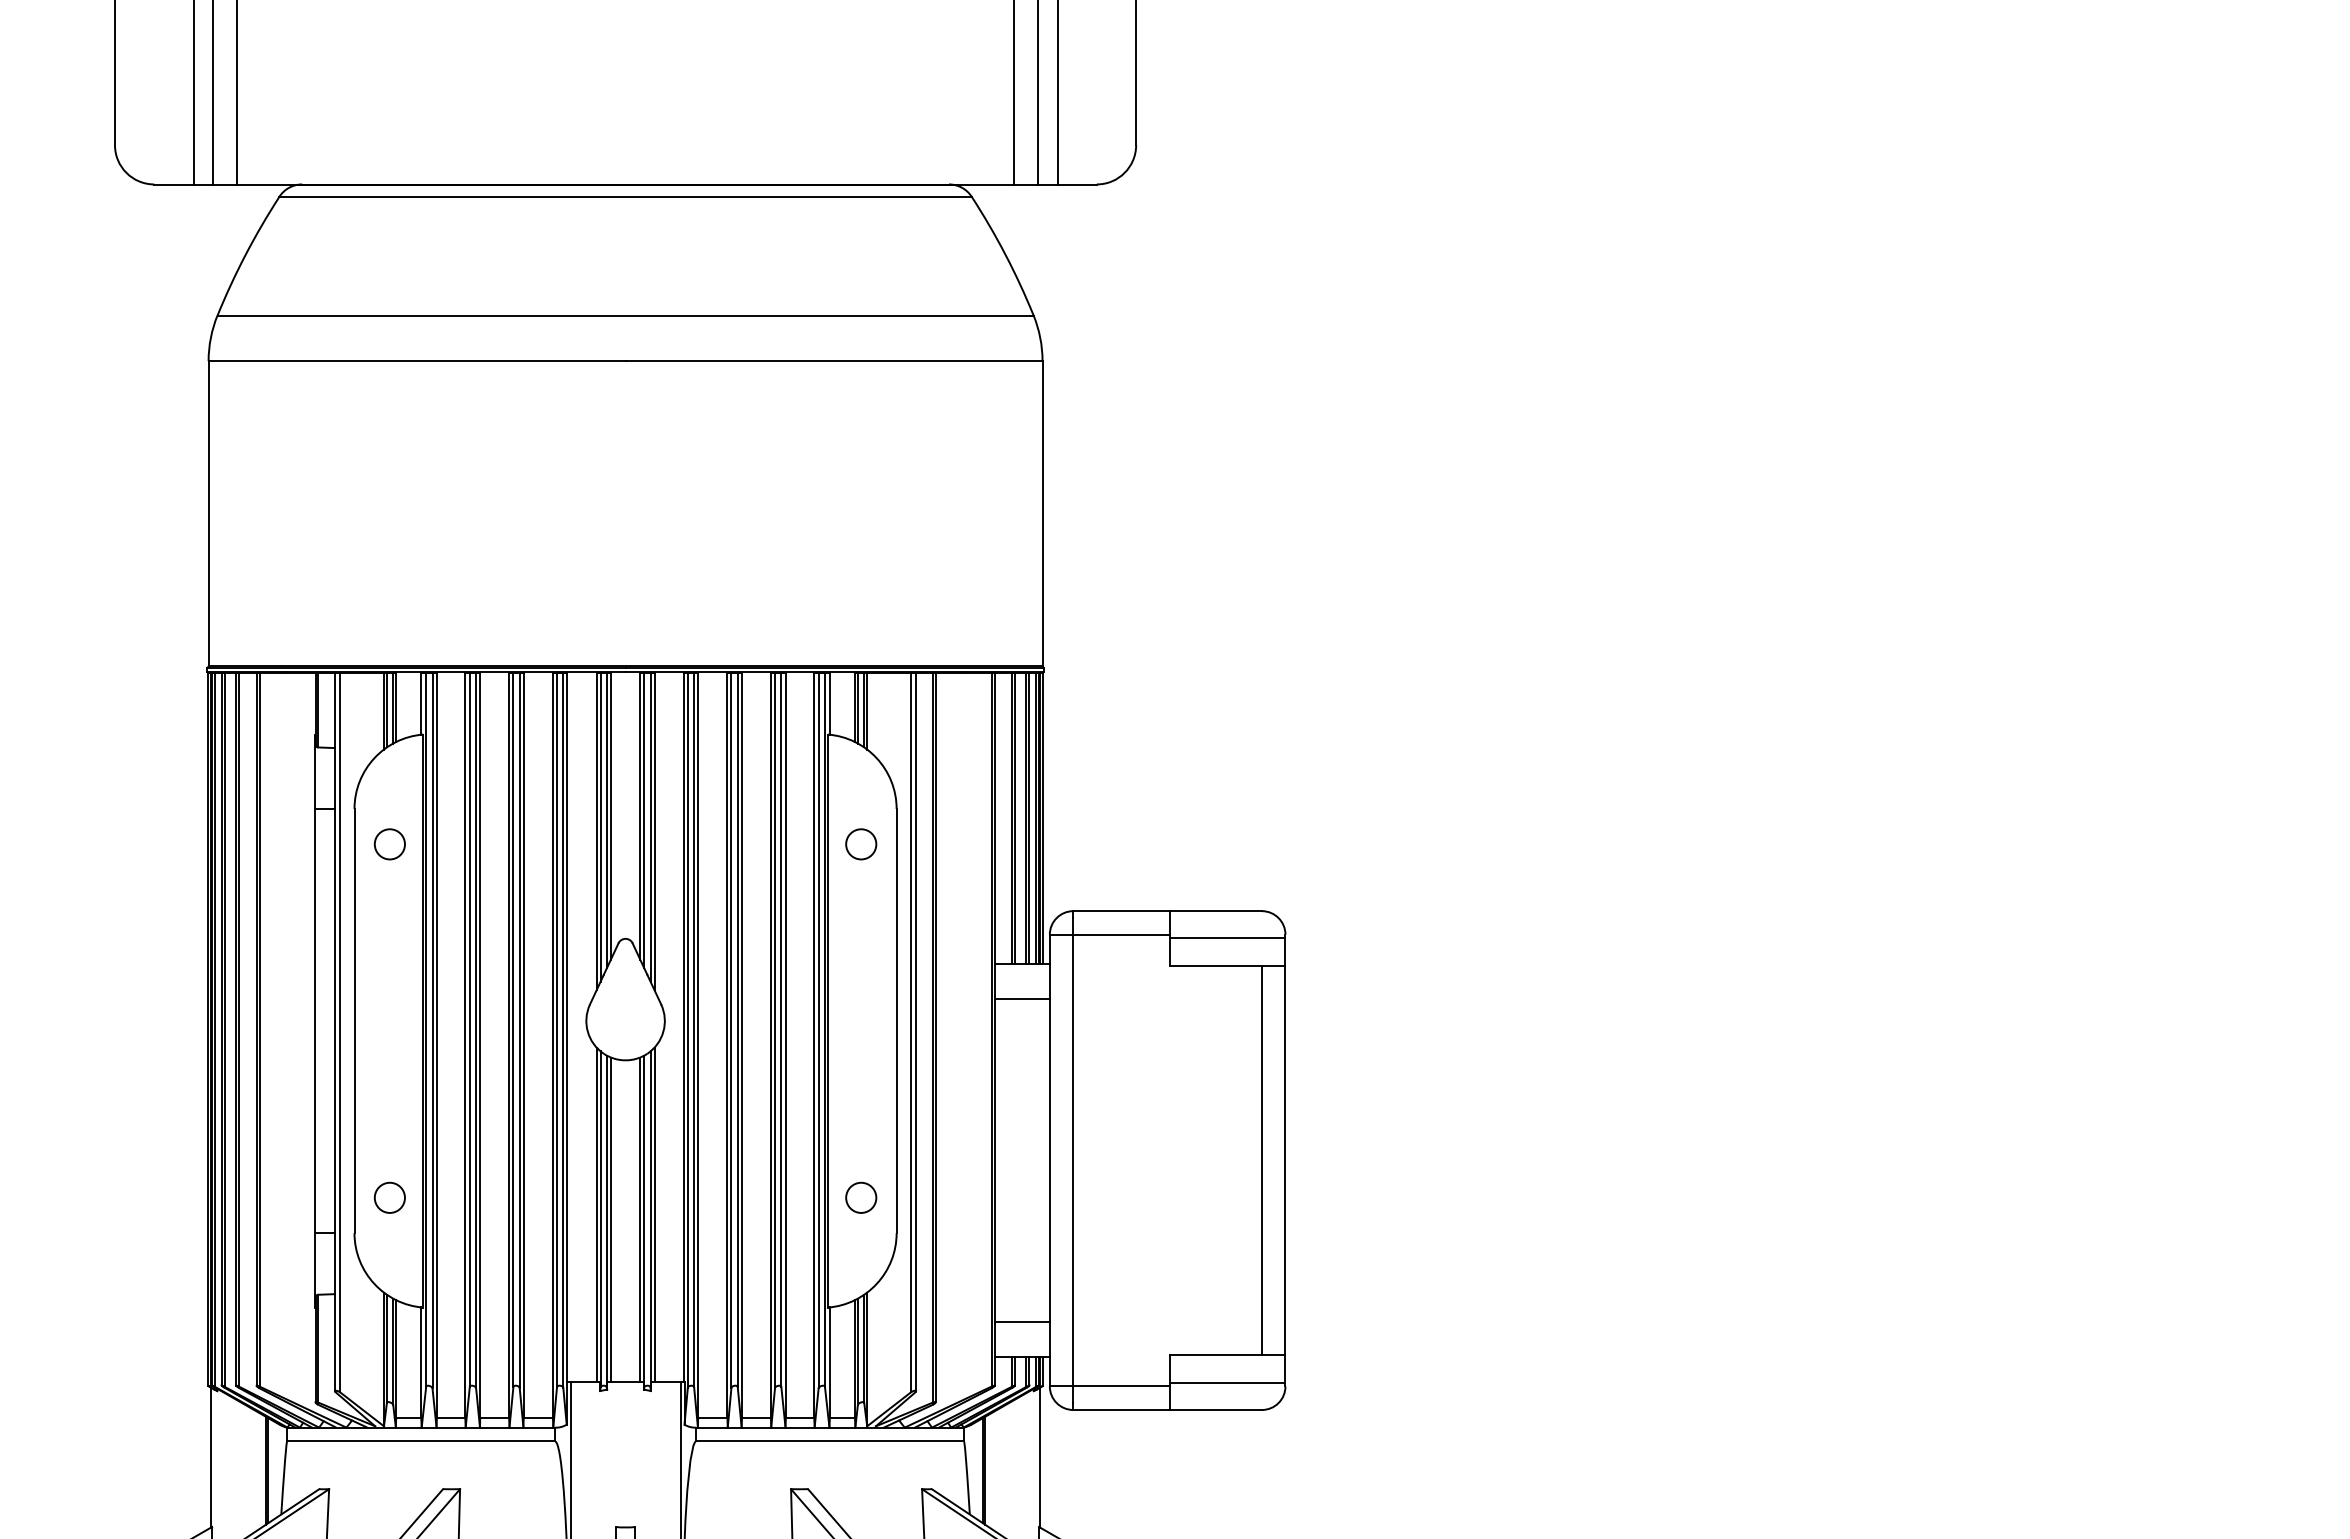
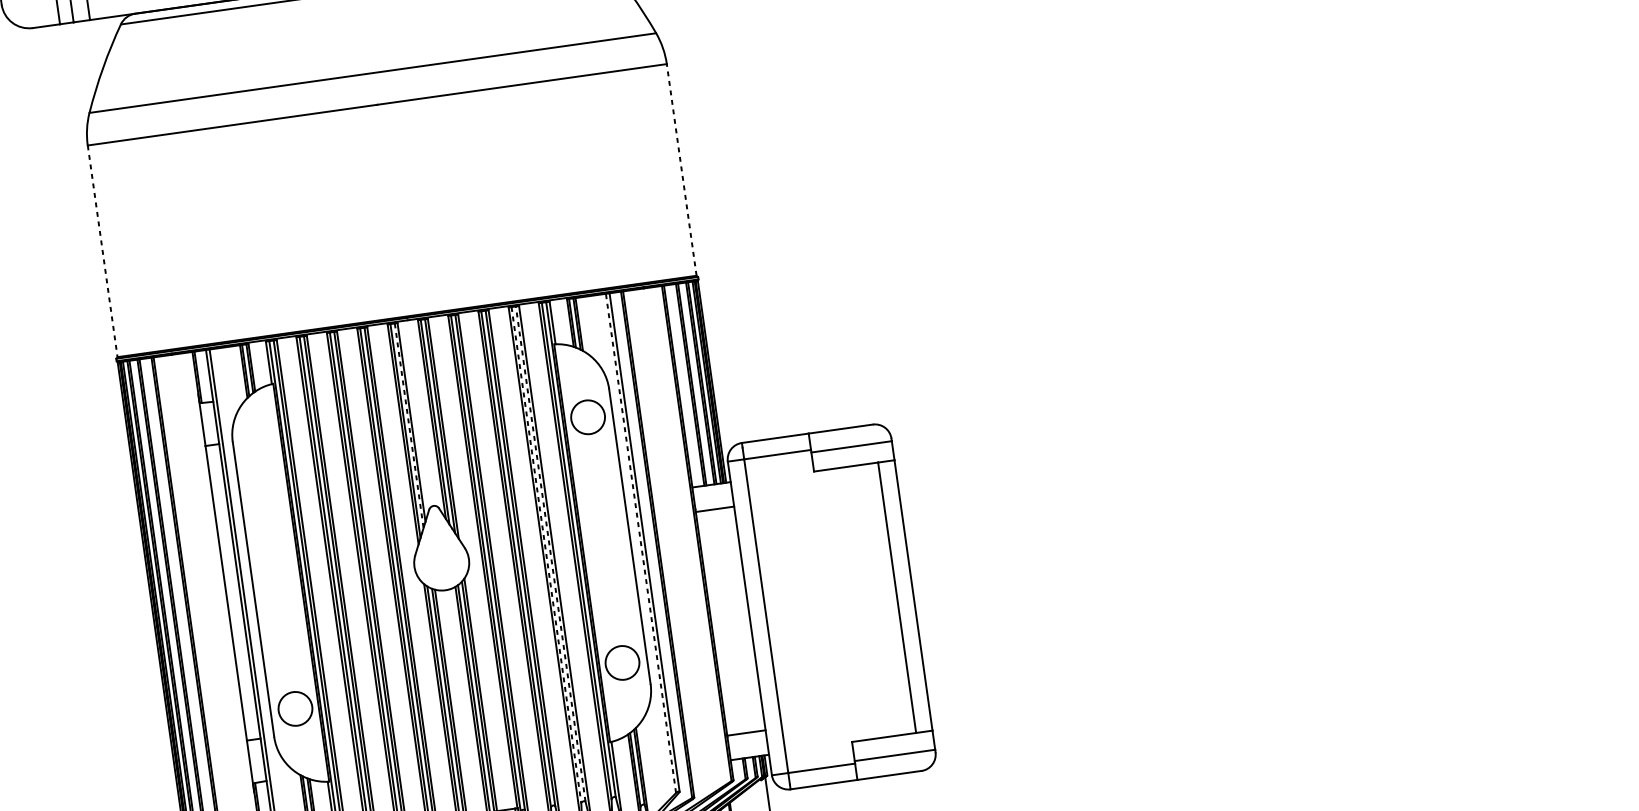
line: (1042, 513) -> (681, 169), solid -> dashed
line: (208, 514) -> (102, 251), solid -> dashed
line: (606, 821) -> (408, 426), solid -> dashed
circle: (389, 844) -> (260, 463), removed
circle: (861, 844) -> (588, 417), size x1.6
line: (781, 1030) -> (550, 554), solid -> dashed
line: (775, 1031) -> (546, 555), solid -> dashed
line: (910, 1032) -> (640, 543), solid -> dashed
circle: (389, 1197) -> (294, 708), size x1.6
circle: (861, 1197) -> (622, 662), size x1.6

